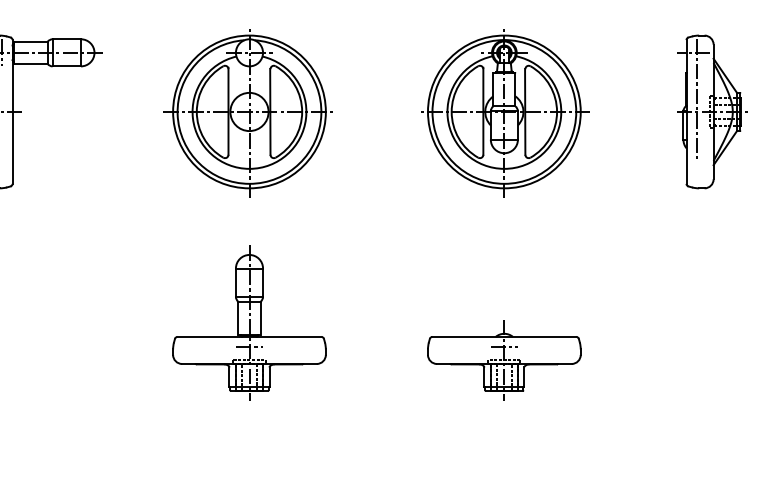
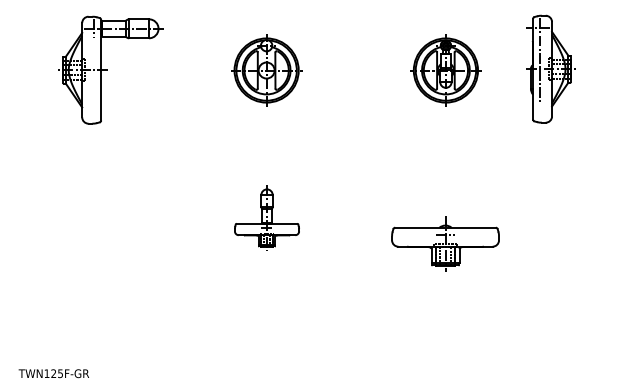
part: (711, 110) -> (550, 68), moved
part: (247, 112) -> (265, 70), size x0.6
part: (505, 112) -> (446, 70), size x0.6
part: (248, 322) -> (266, 217), size x0.6

